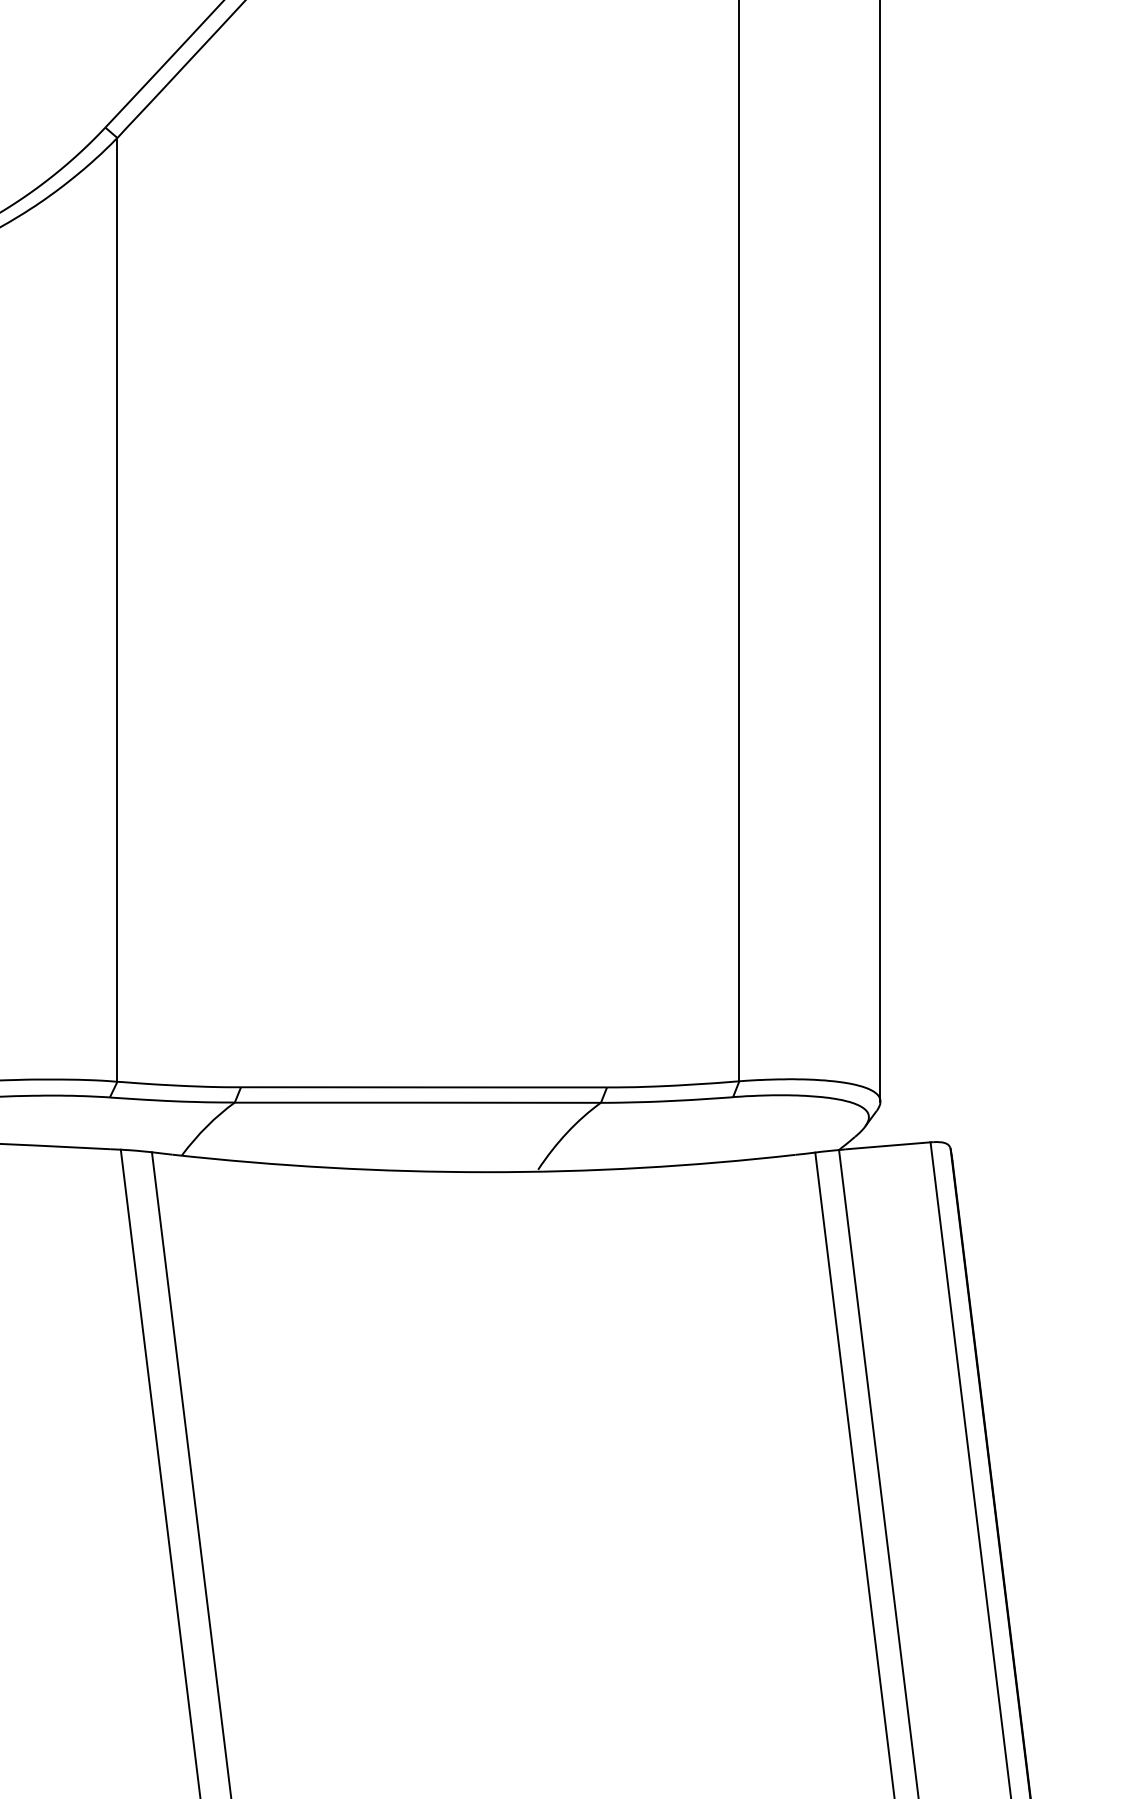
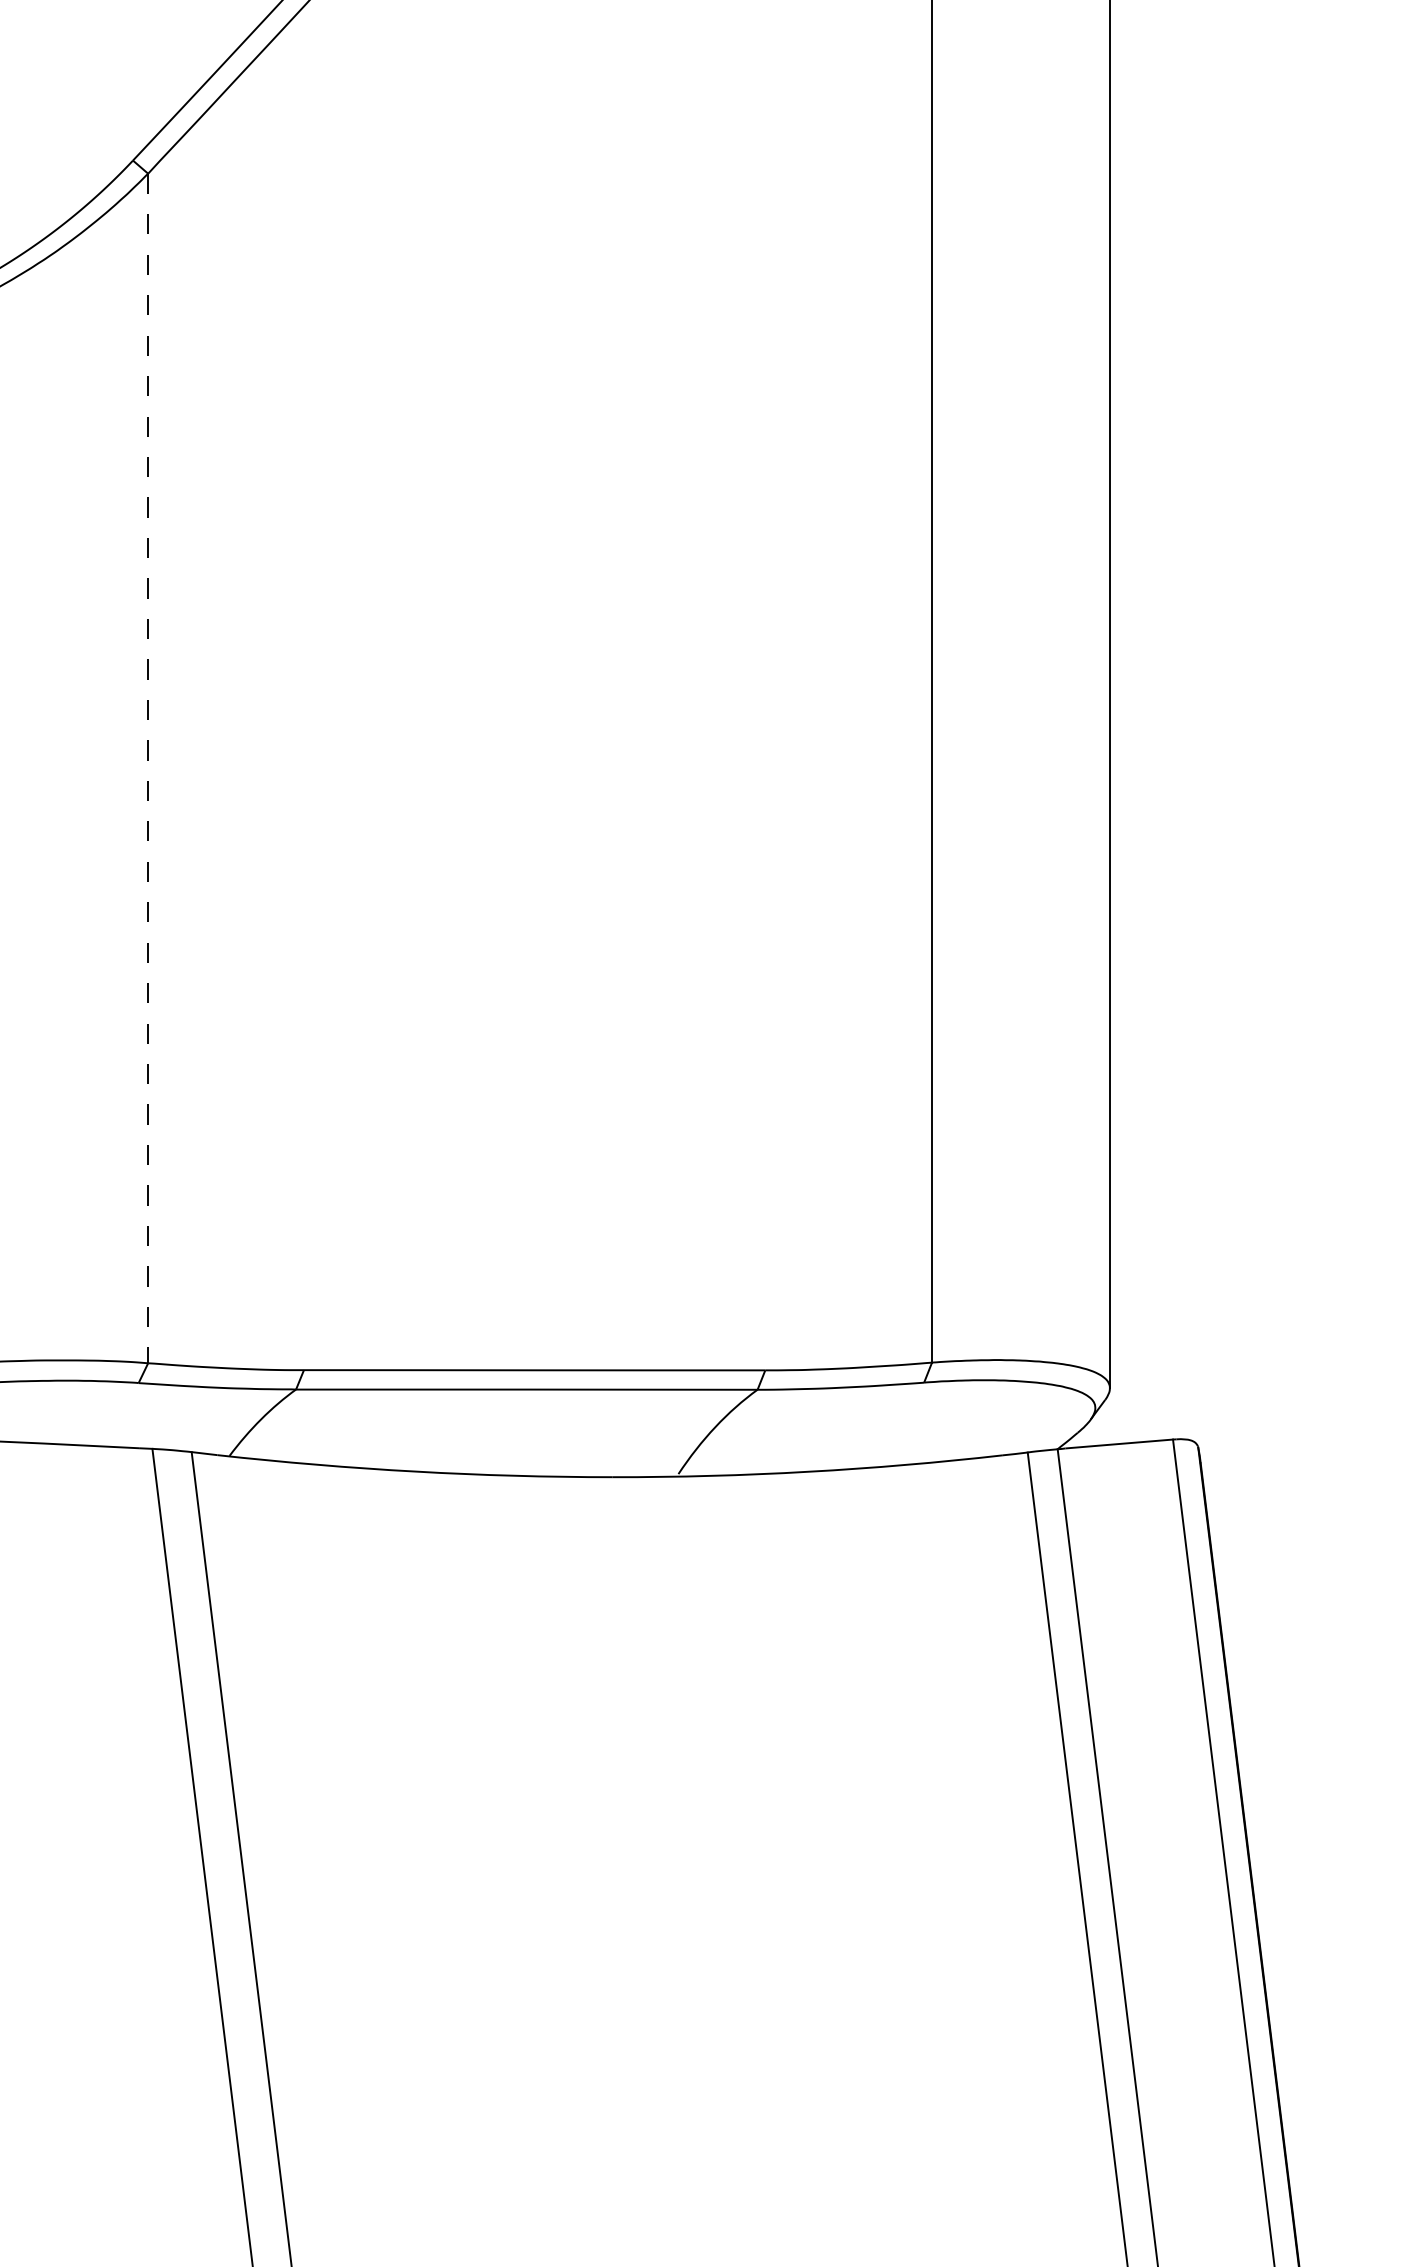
line: (117, 609) -> (148, 768), solid -> dashed

